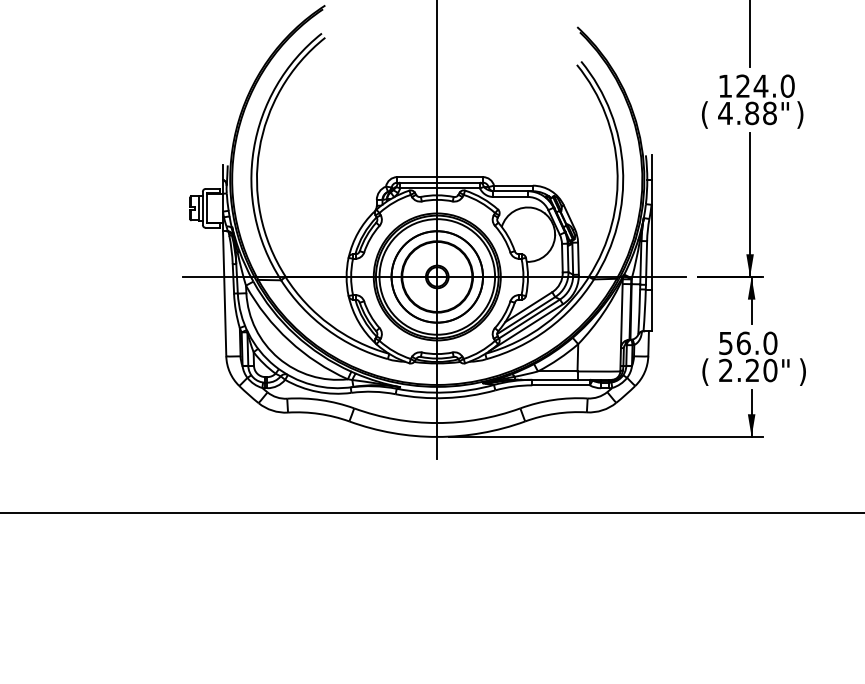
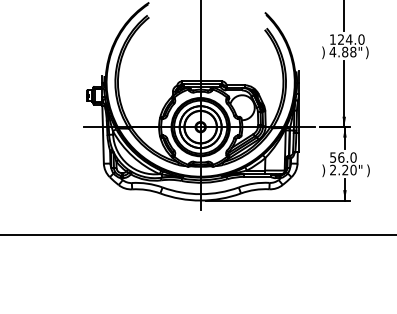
text: (704, 114) -> (323, 52), ( -> )
text: (704, 371) -> (323, 170), ( -> )

